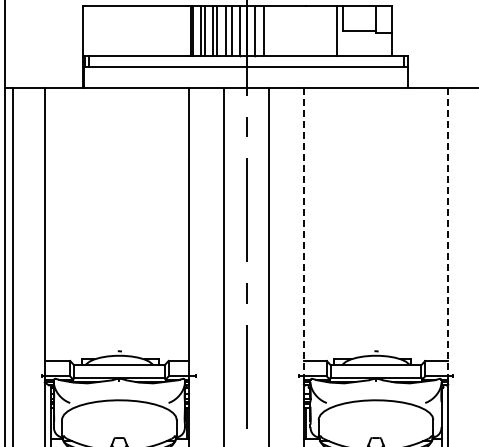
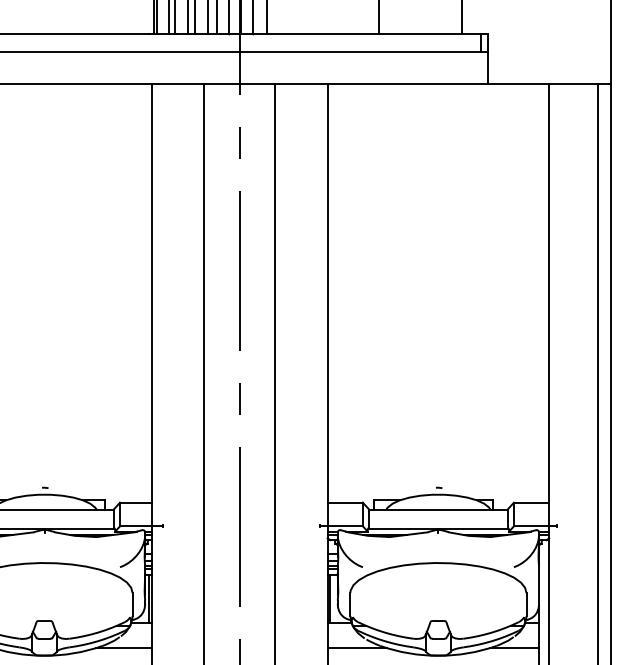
line: (303, 232) -> (327, 305), dashed -> solid
line: (448, 232) -> (549, 305), dashed -> solid

